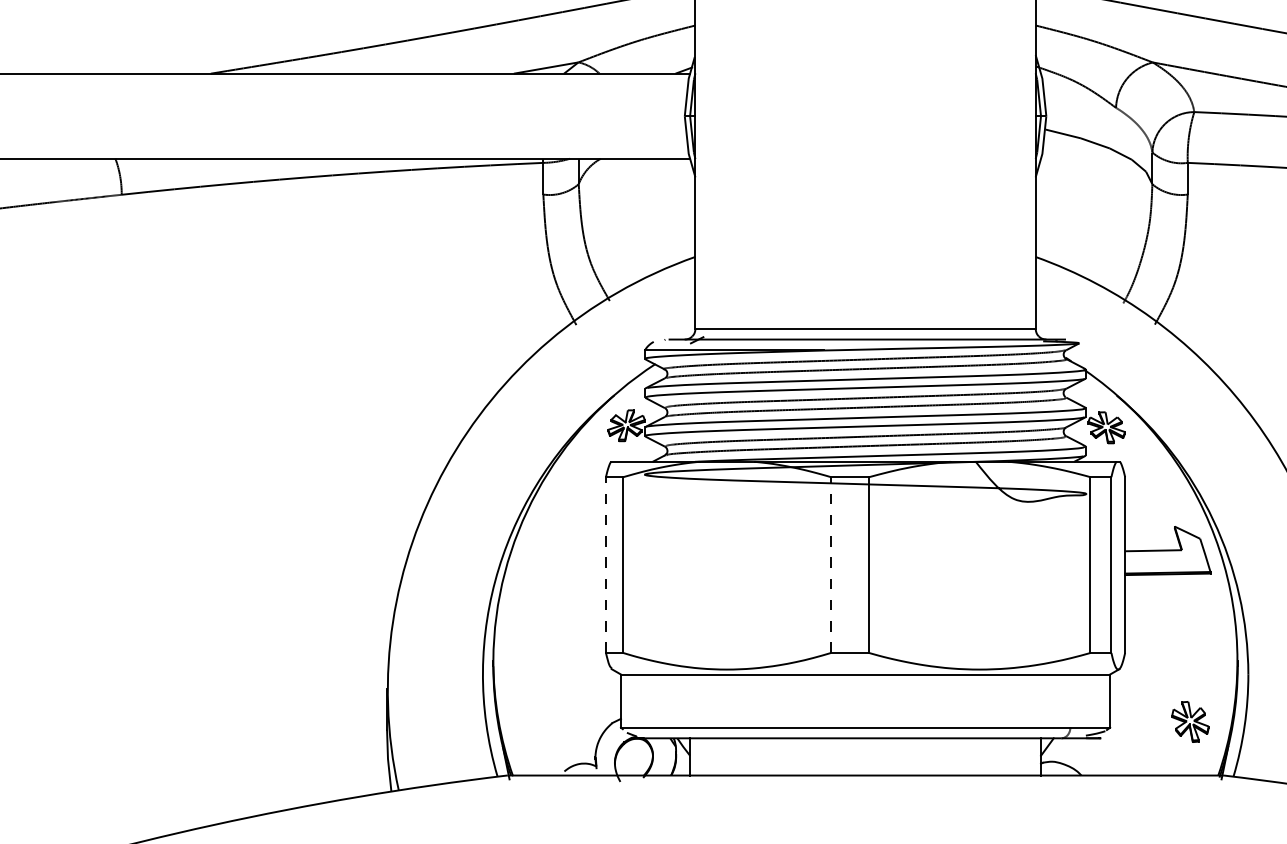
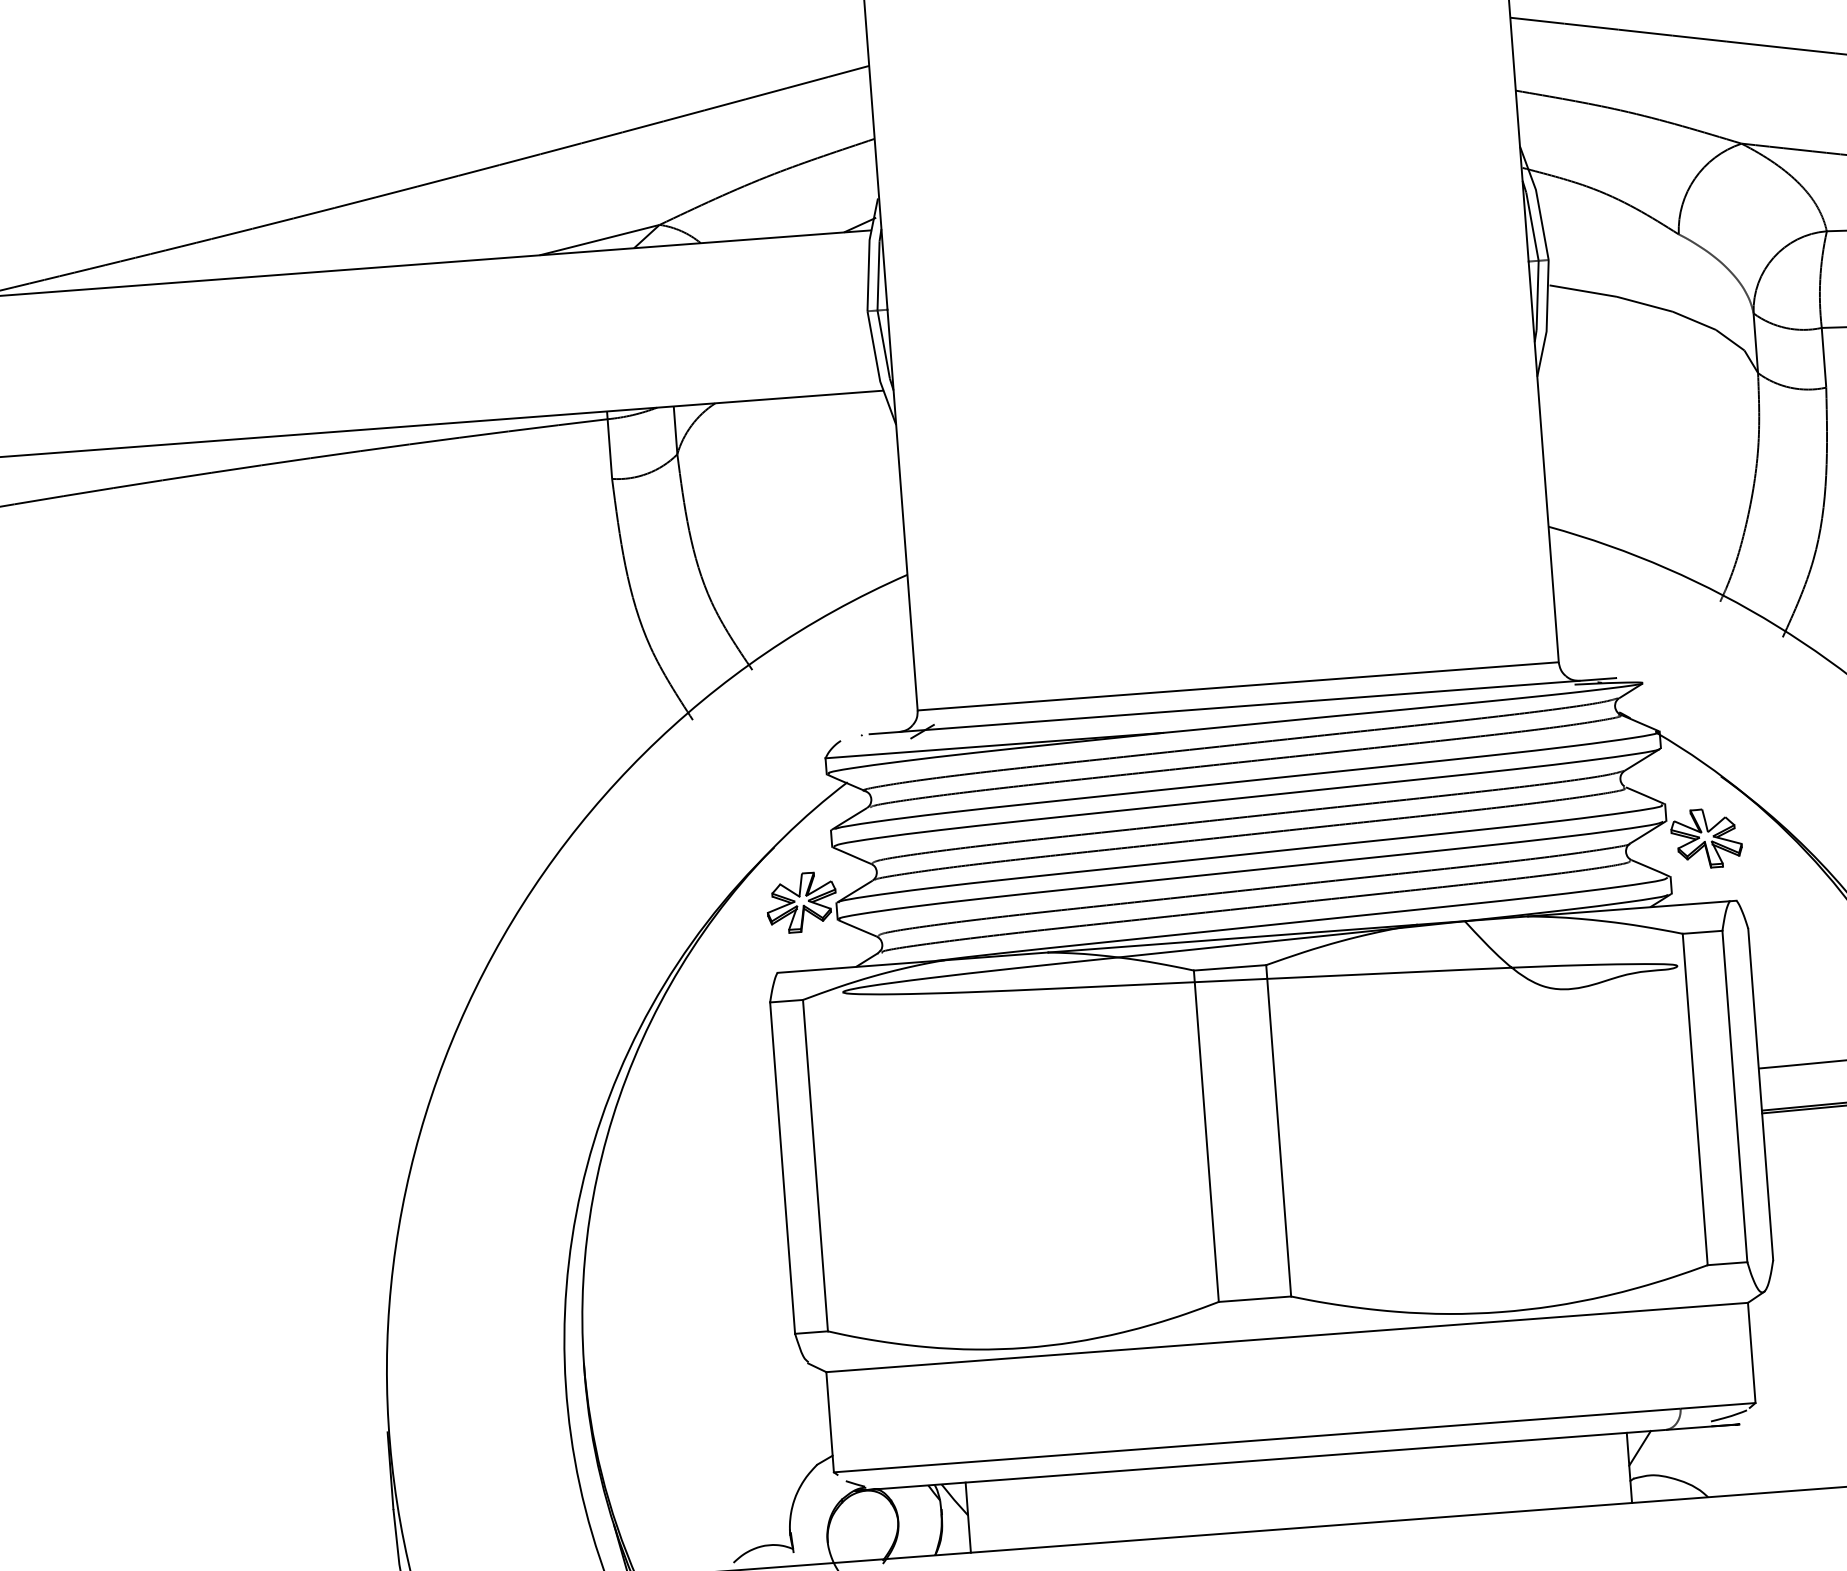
line: (605, 565) -> (781, 1168), dashed -> solid
line: (830, 565) -> (1205, 1137), dashed -> solid

